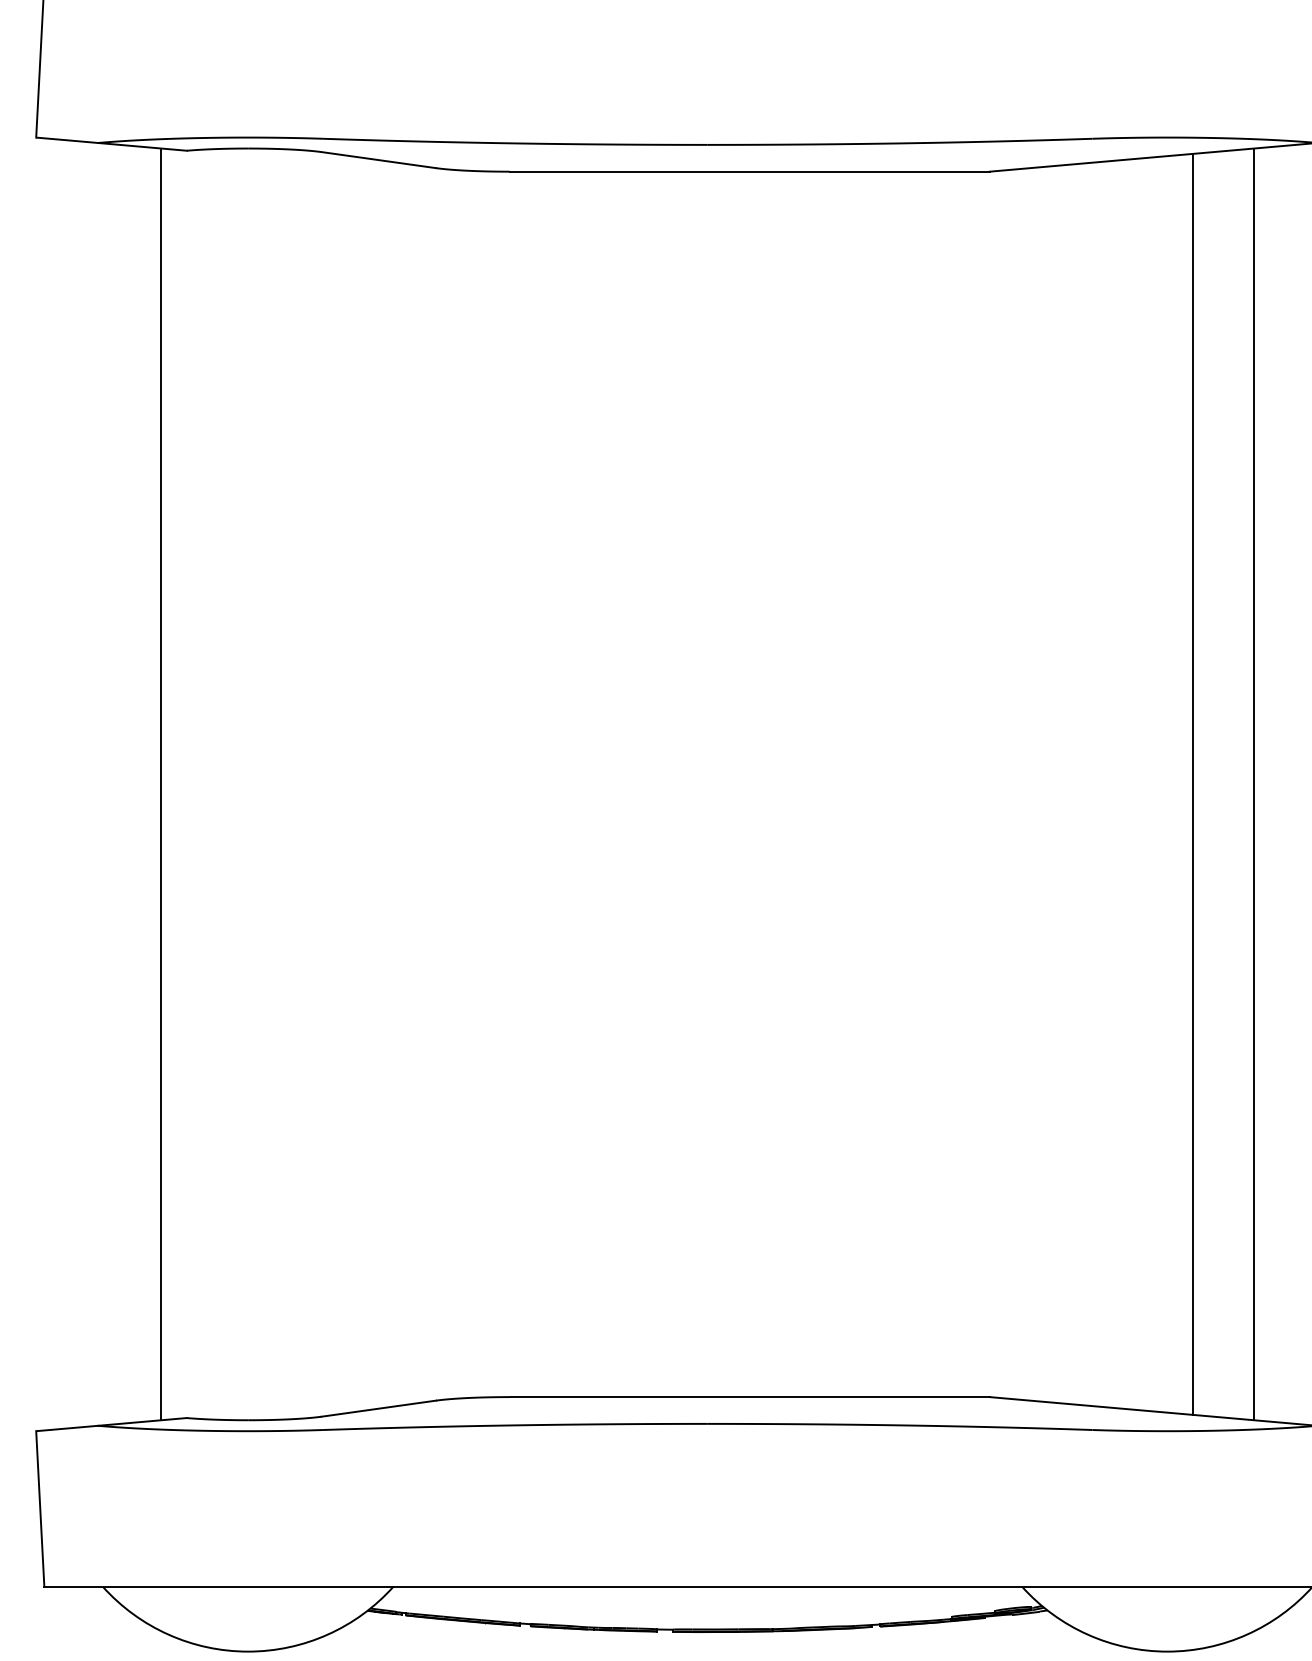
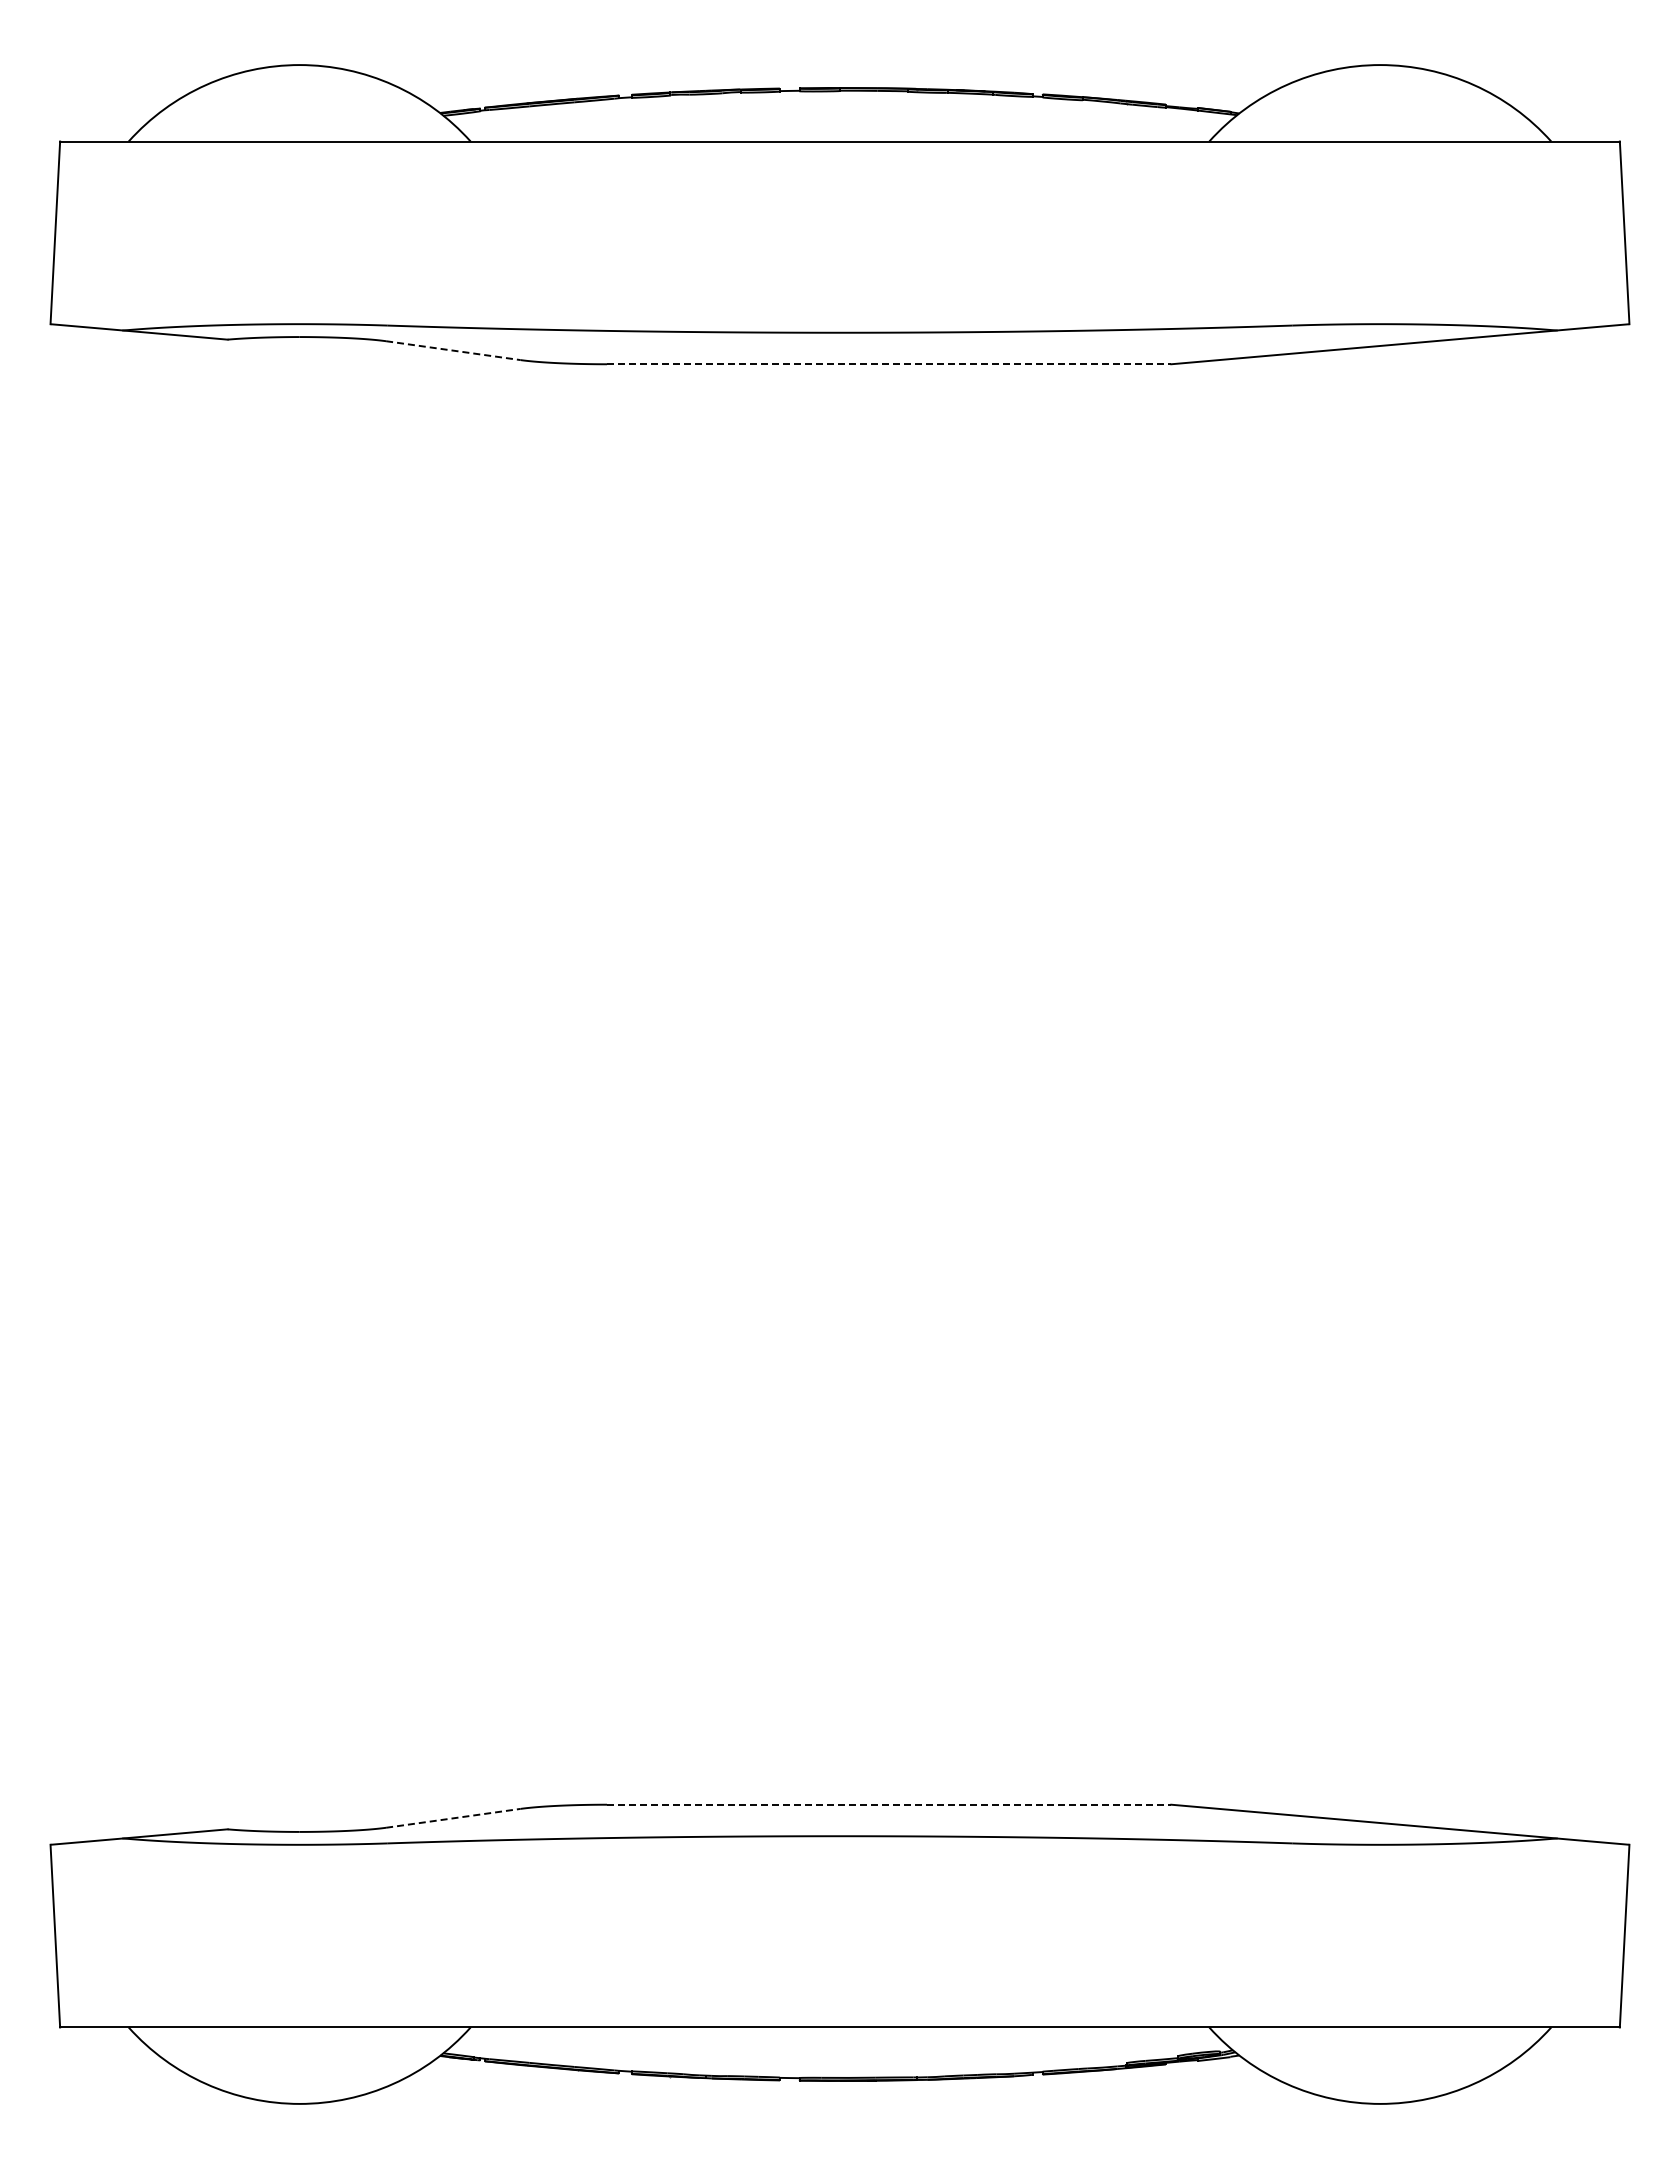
line: (378, 159) -> (453, 350), solid -> dashed
line: (749, 171) -> (889, 364), solid -> dashed
line: (161, 784) -> (197, 1084), removed
line: (1193, 784) -> (1410, 1084), removed
line: (1254, 784) -> (1482, 1084), removed
line: (749, 1396) -> (889, 1804), solid -> dashed
line: (378, 1408) -> (453, 1818), solid -> dashed

